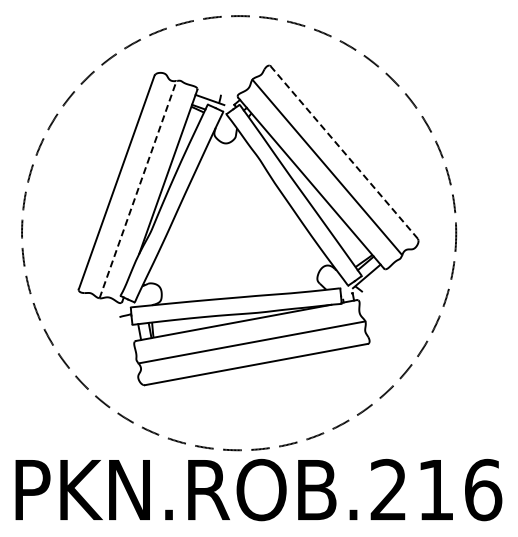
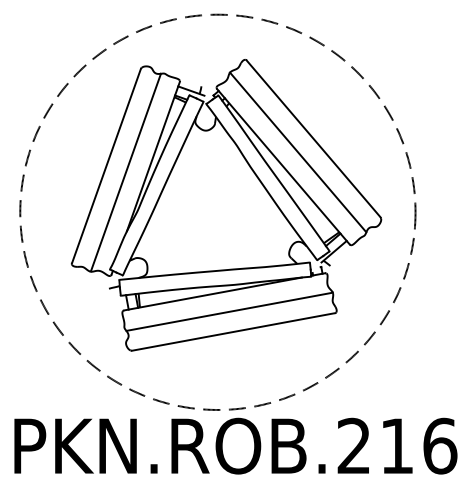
line: (344, 152) -> (313, 138), dashed -> solid
line: (138, 189) -> (126, 172), dashed -> solid

